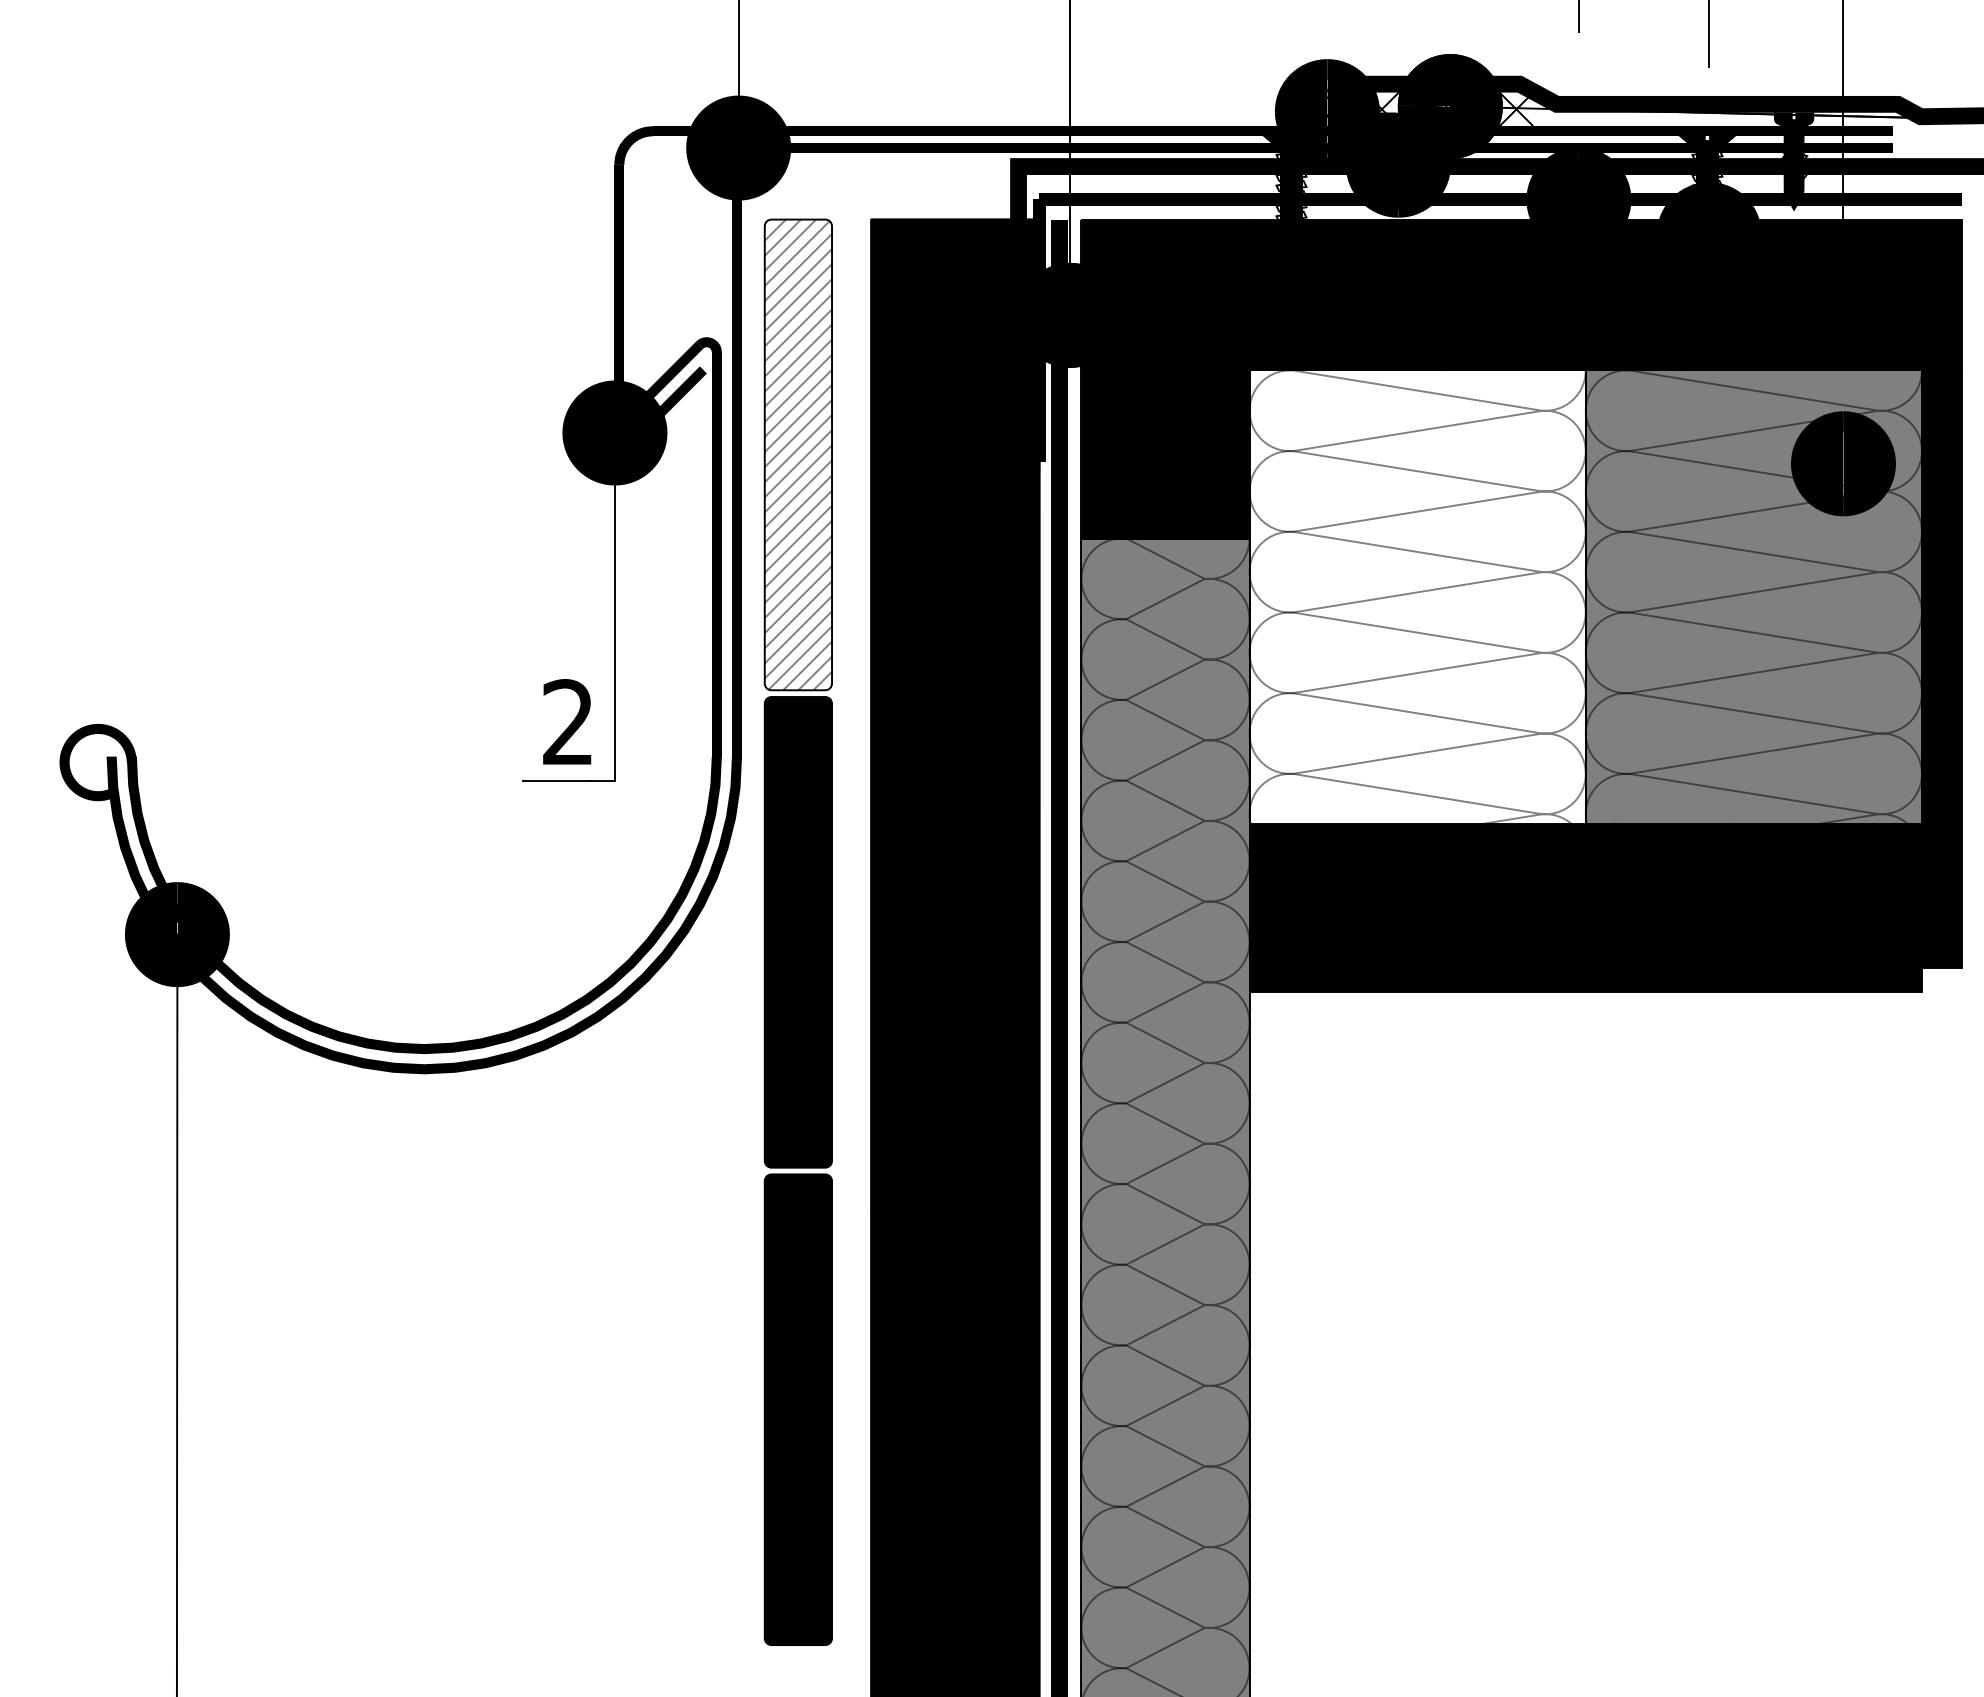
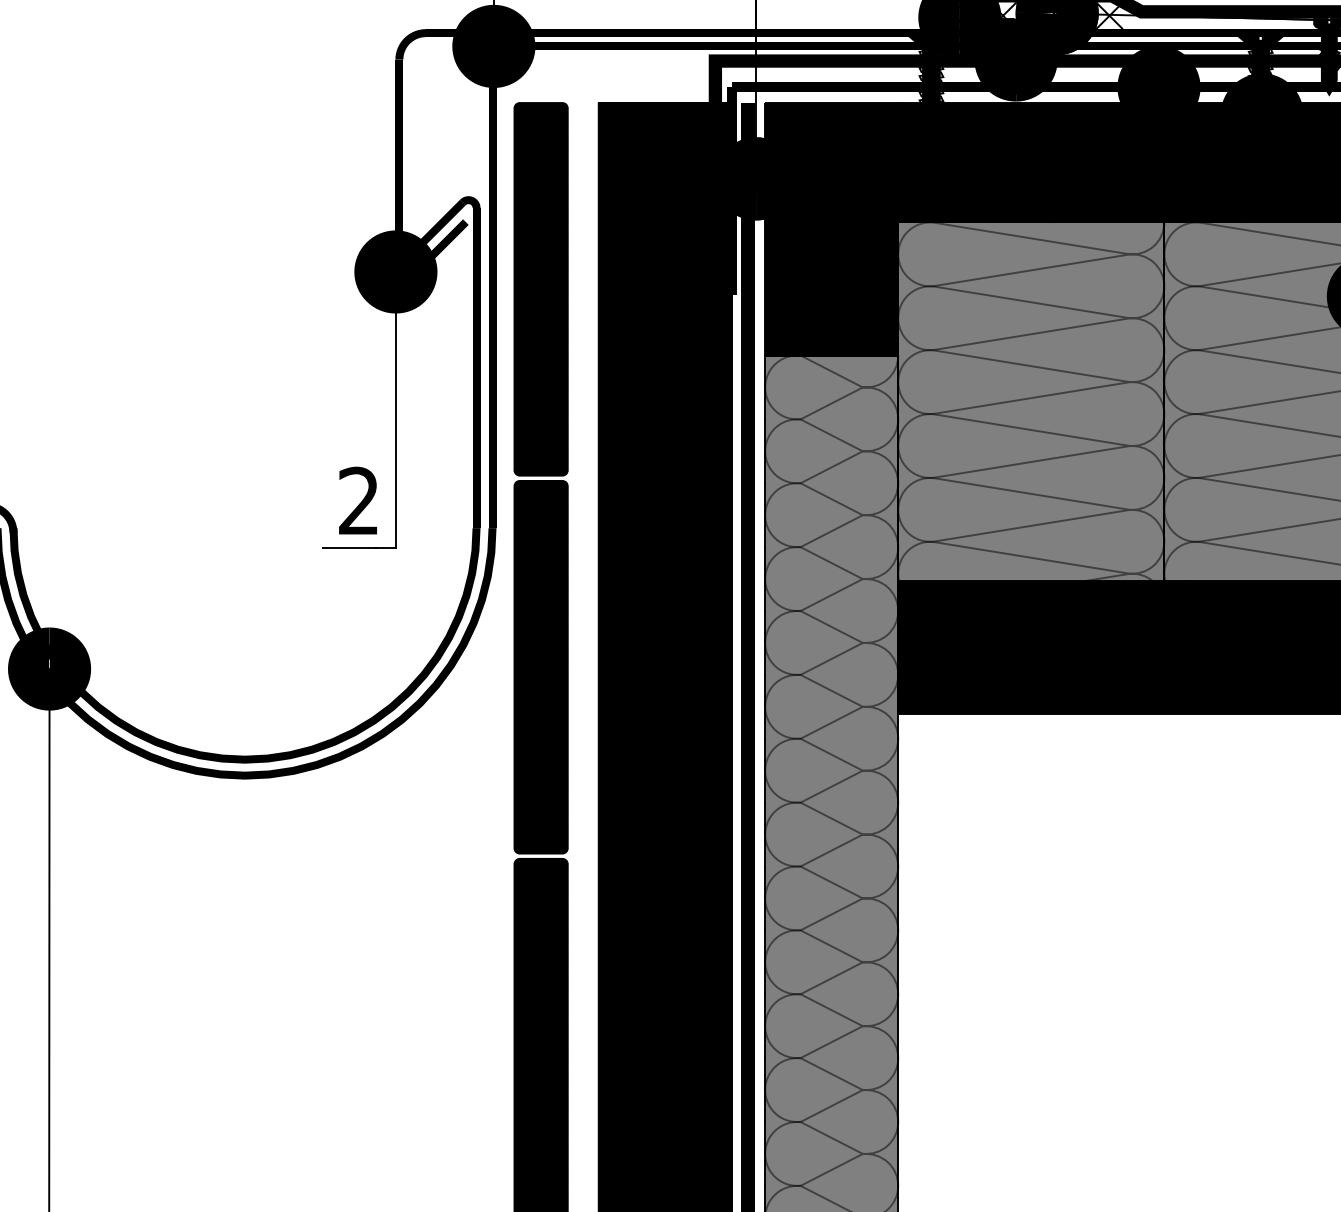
fill: (798, 454) -> (541, 288), added
fill: (1417, 596) -> (1031, 401), added

